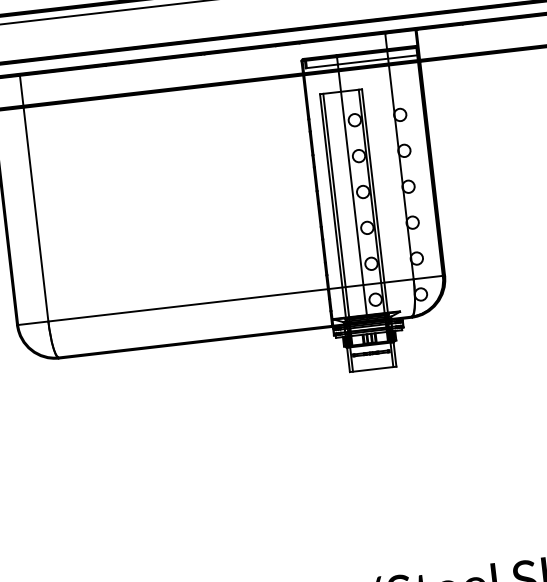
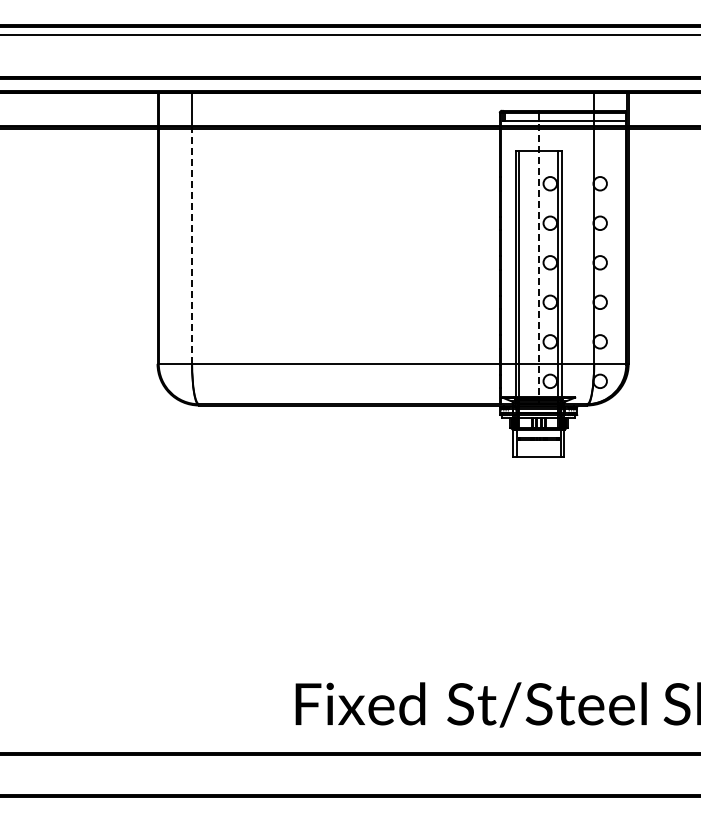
line: (352, 189) -> (538, 258), solid -> dashed
line: (36, 214) -> (192, 246), solid -> dashed

